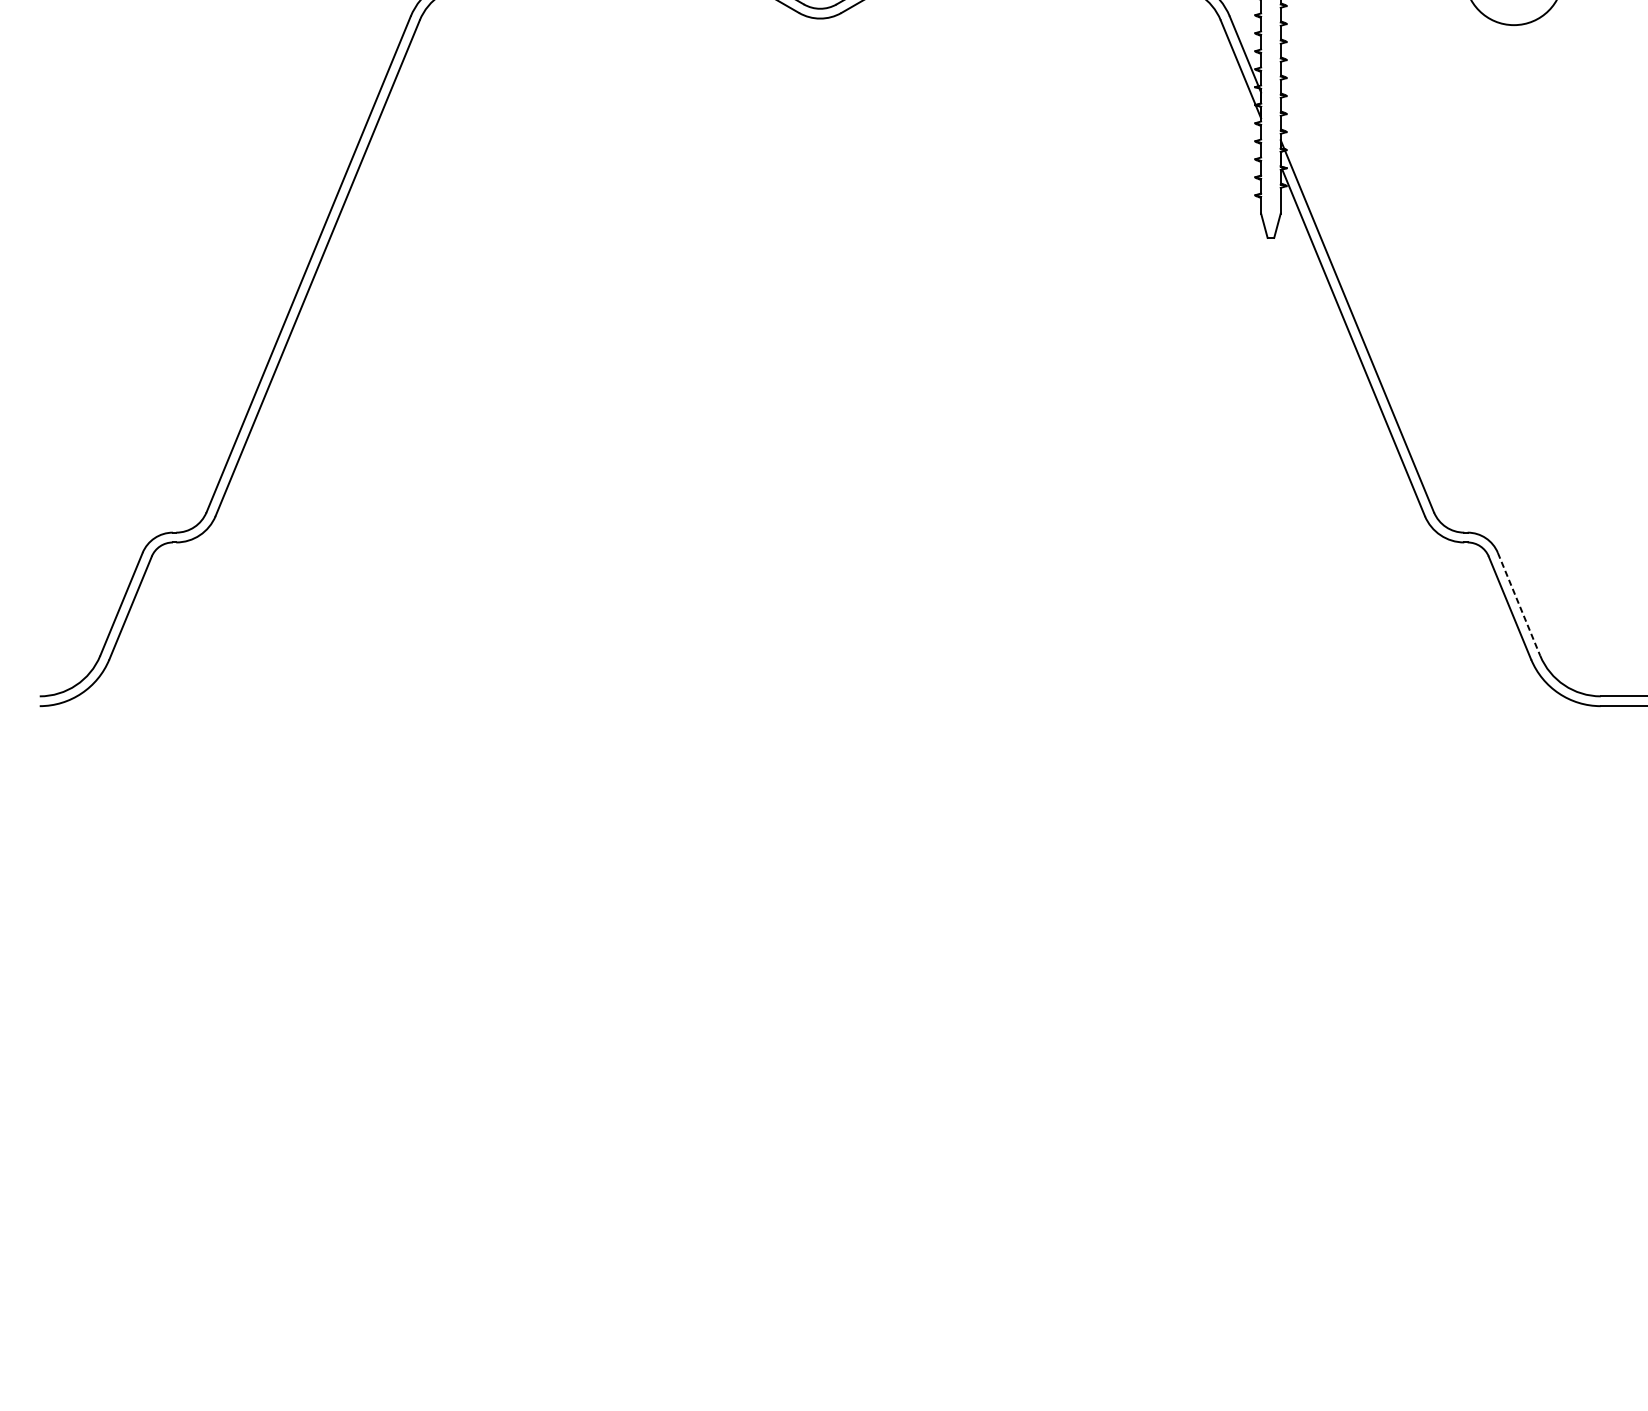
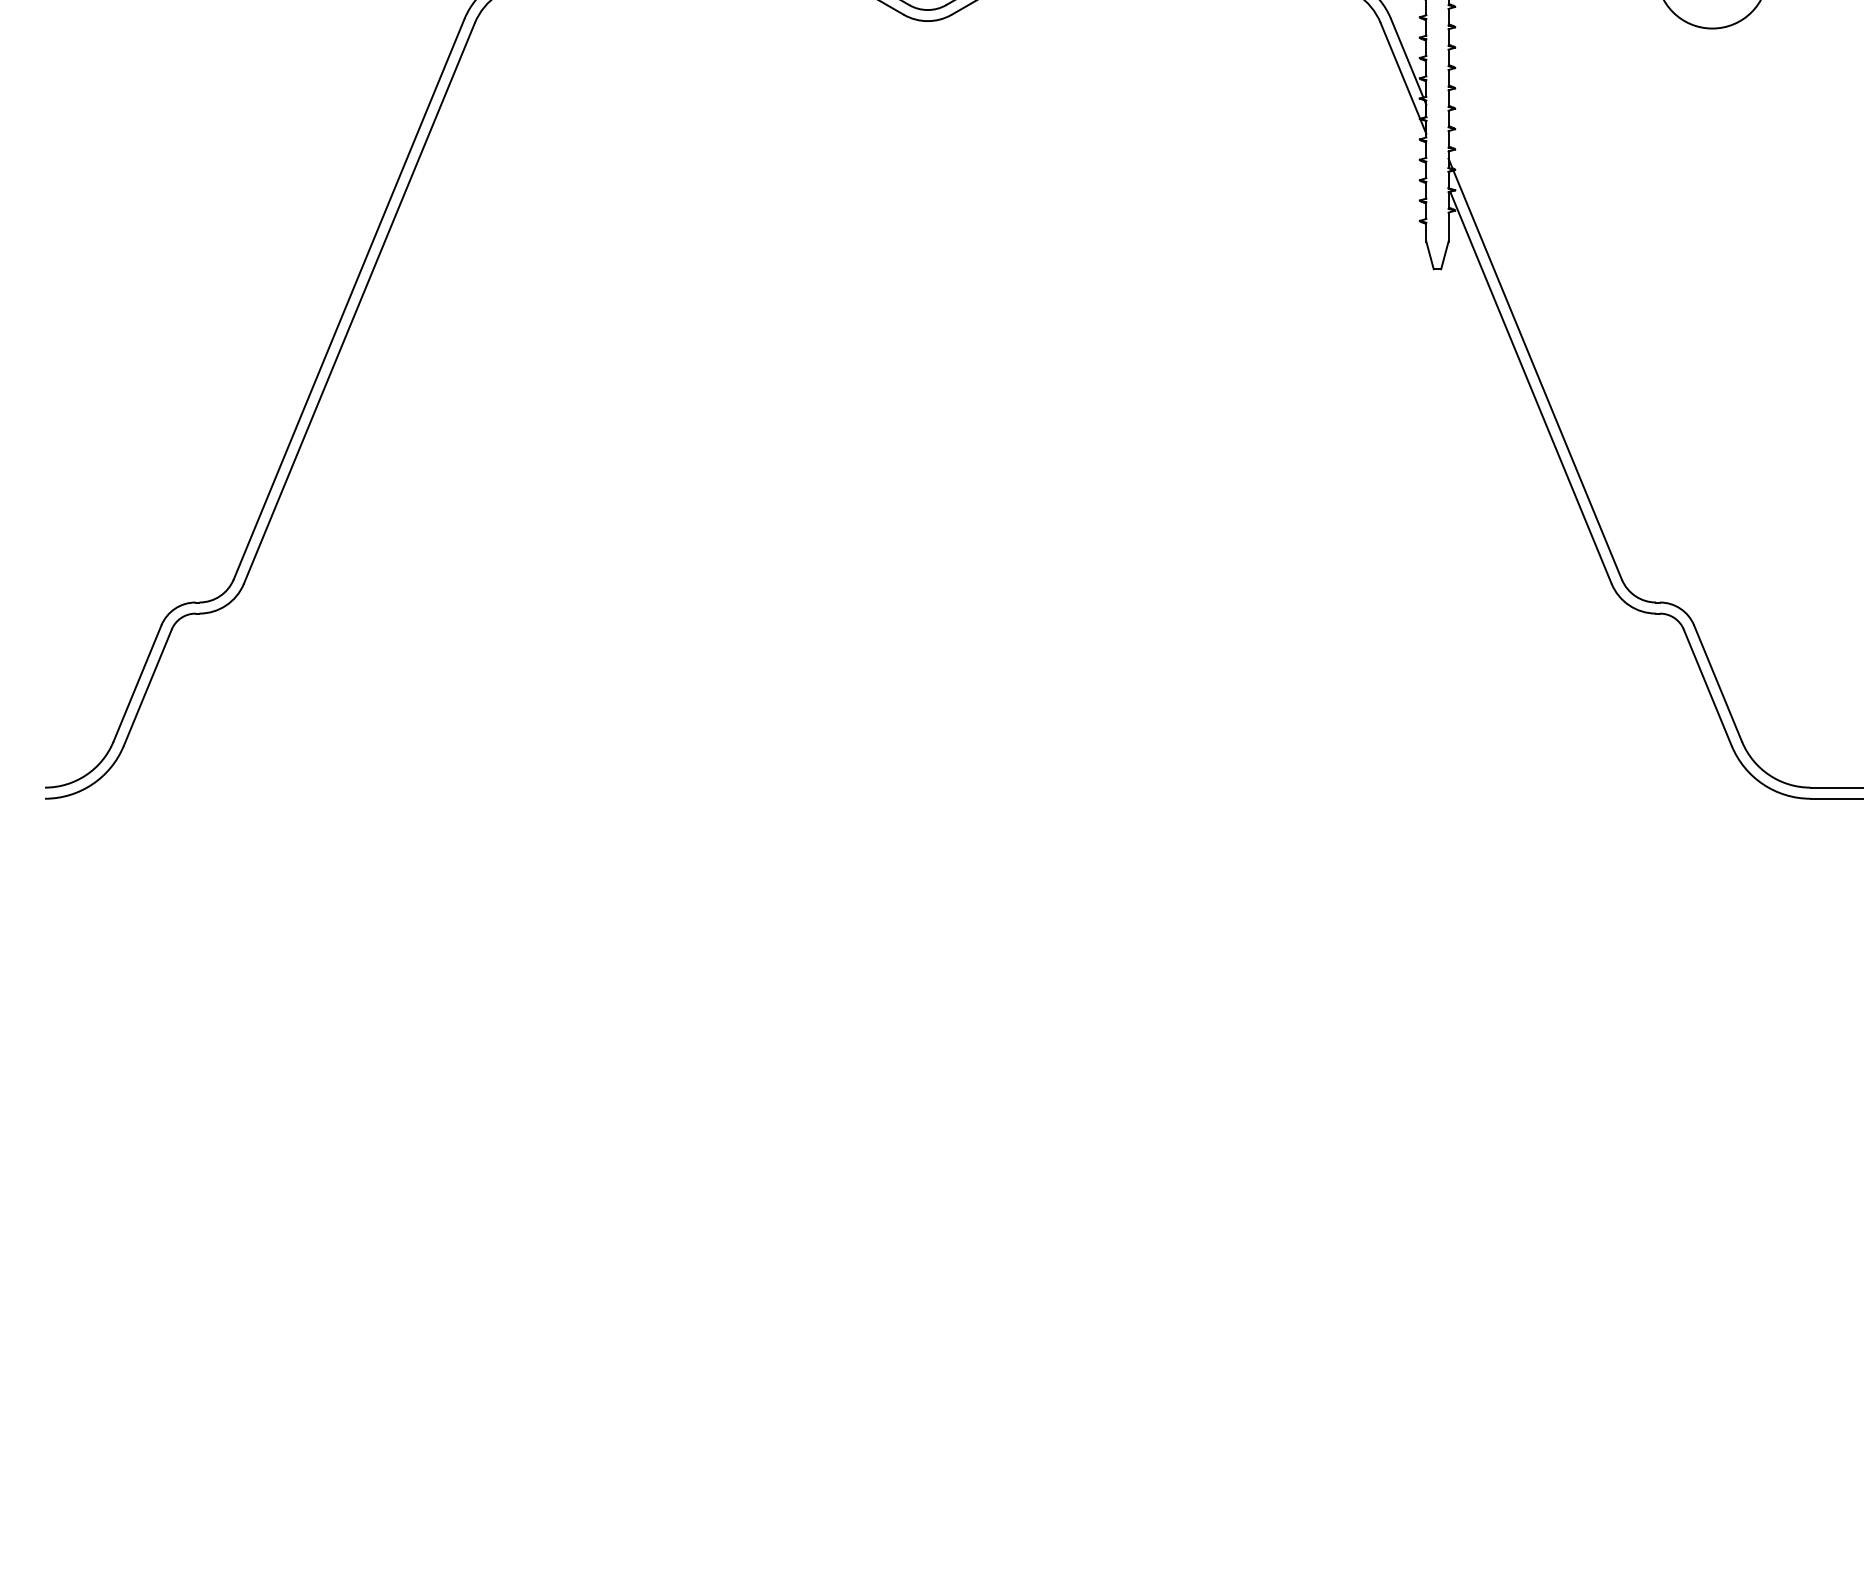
line: (1519, 604) -> (1718, 683), dashed -> solid

